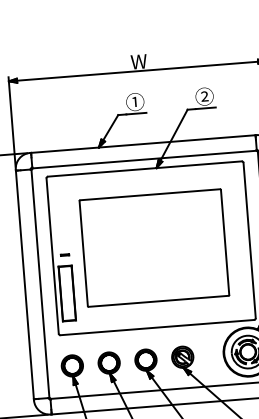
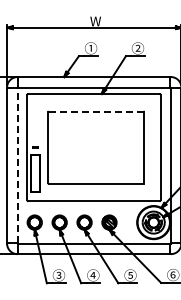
line: (149, 194) -> (95, 111), solid -> dashed
line: (40, 283) -> (17, 165), solid -> dashed

